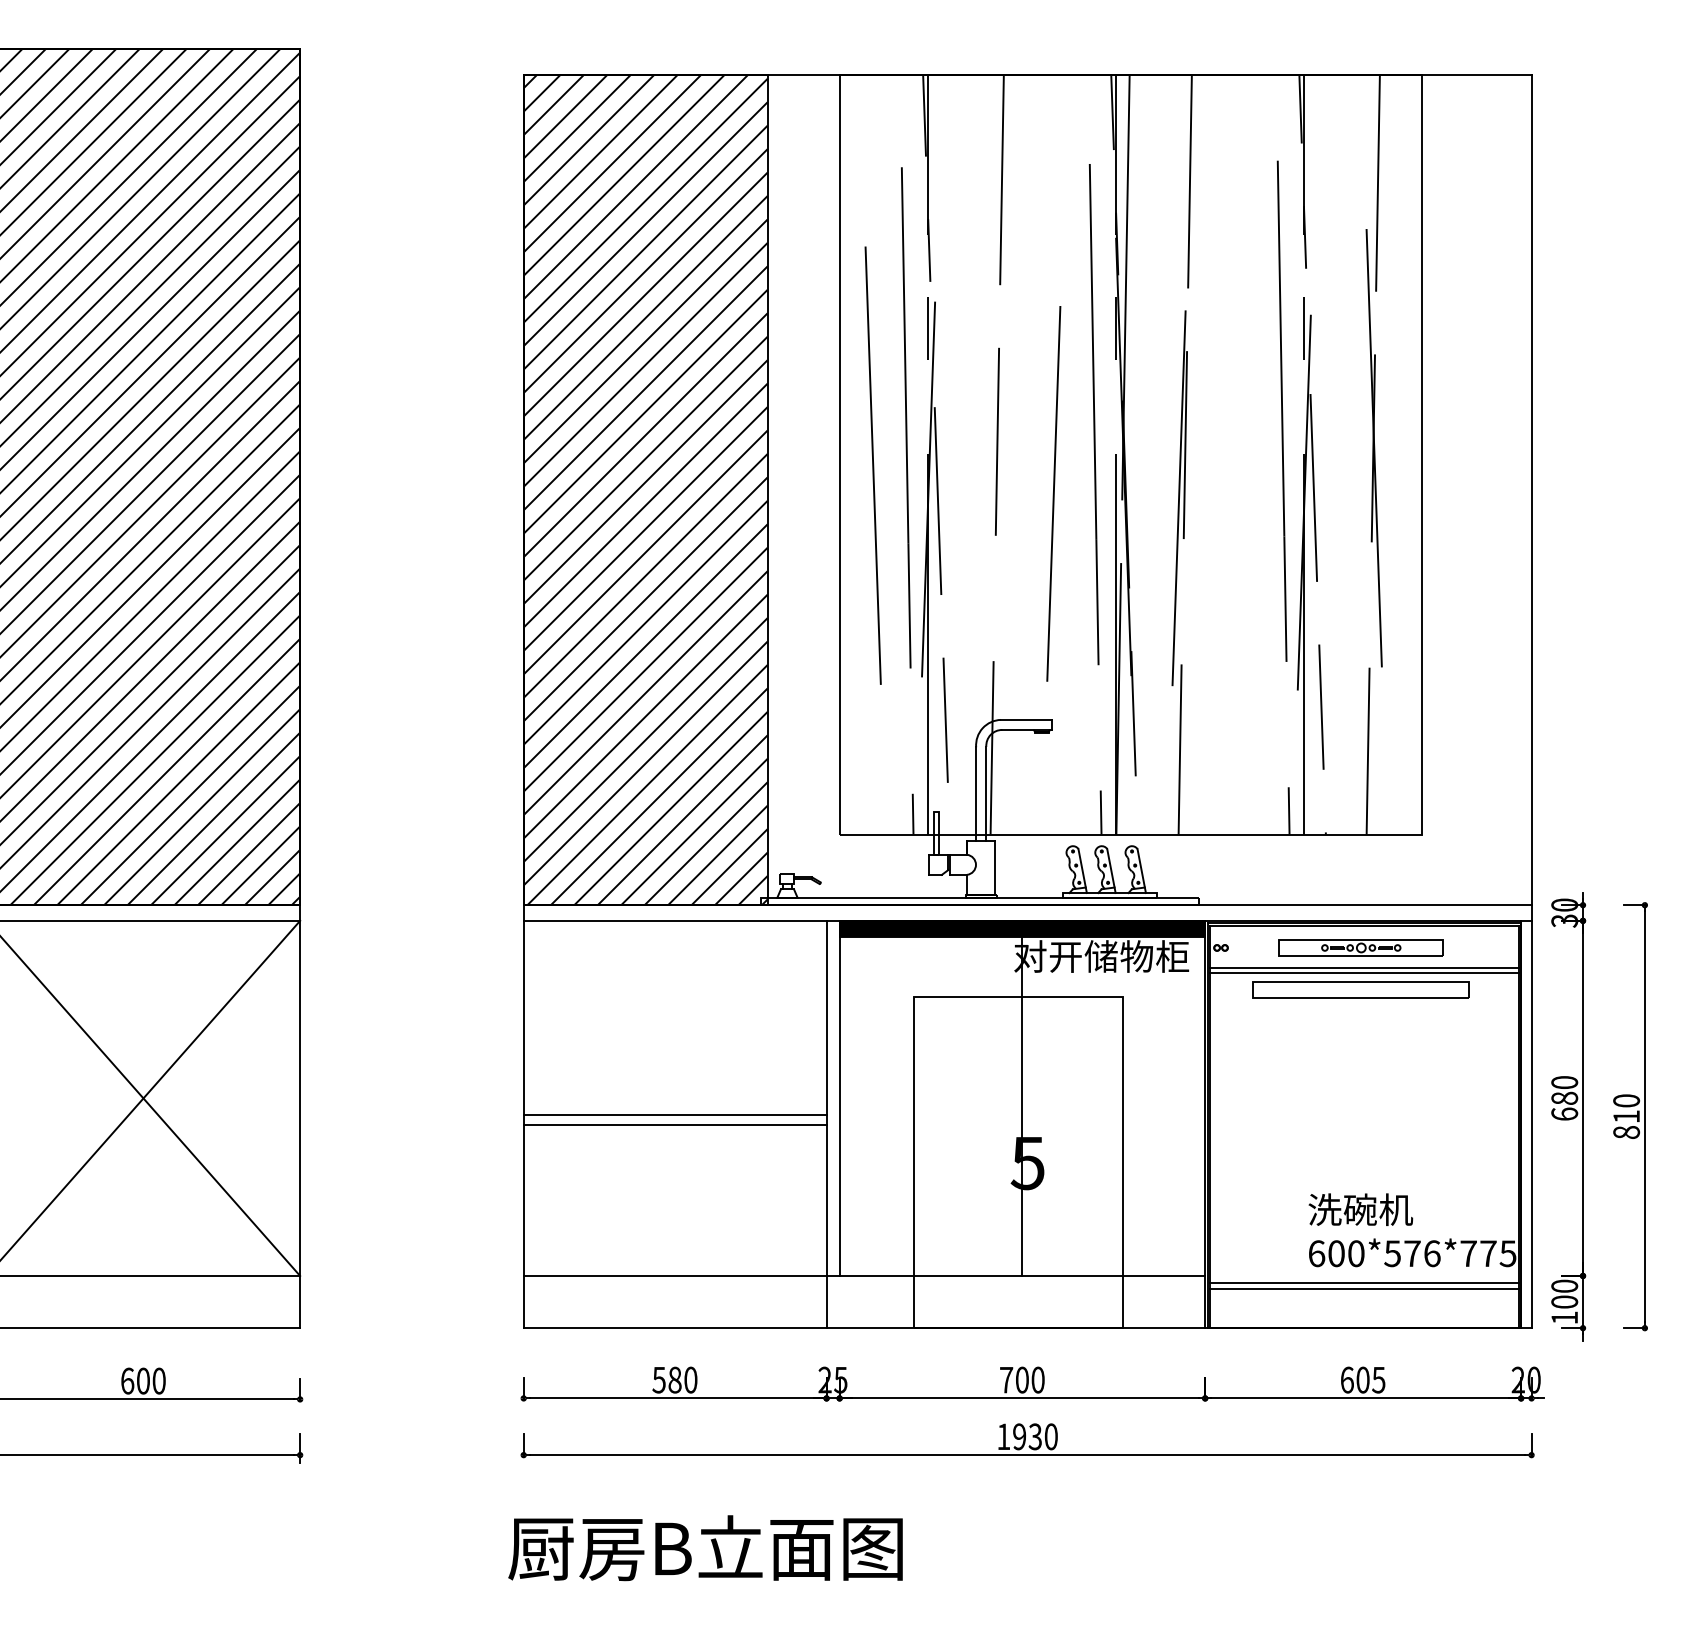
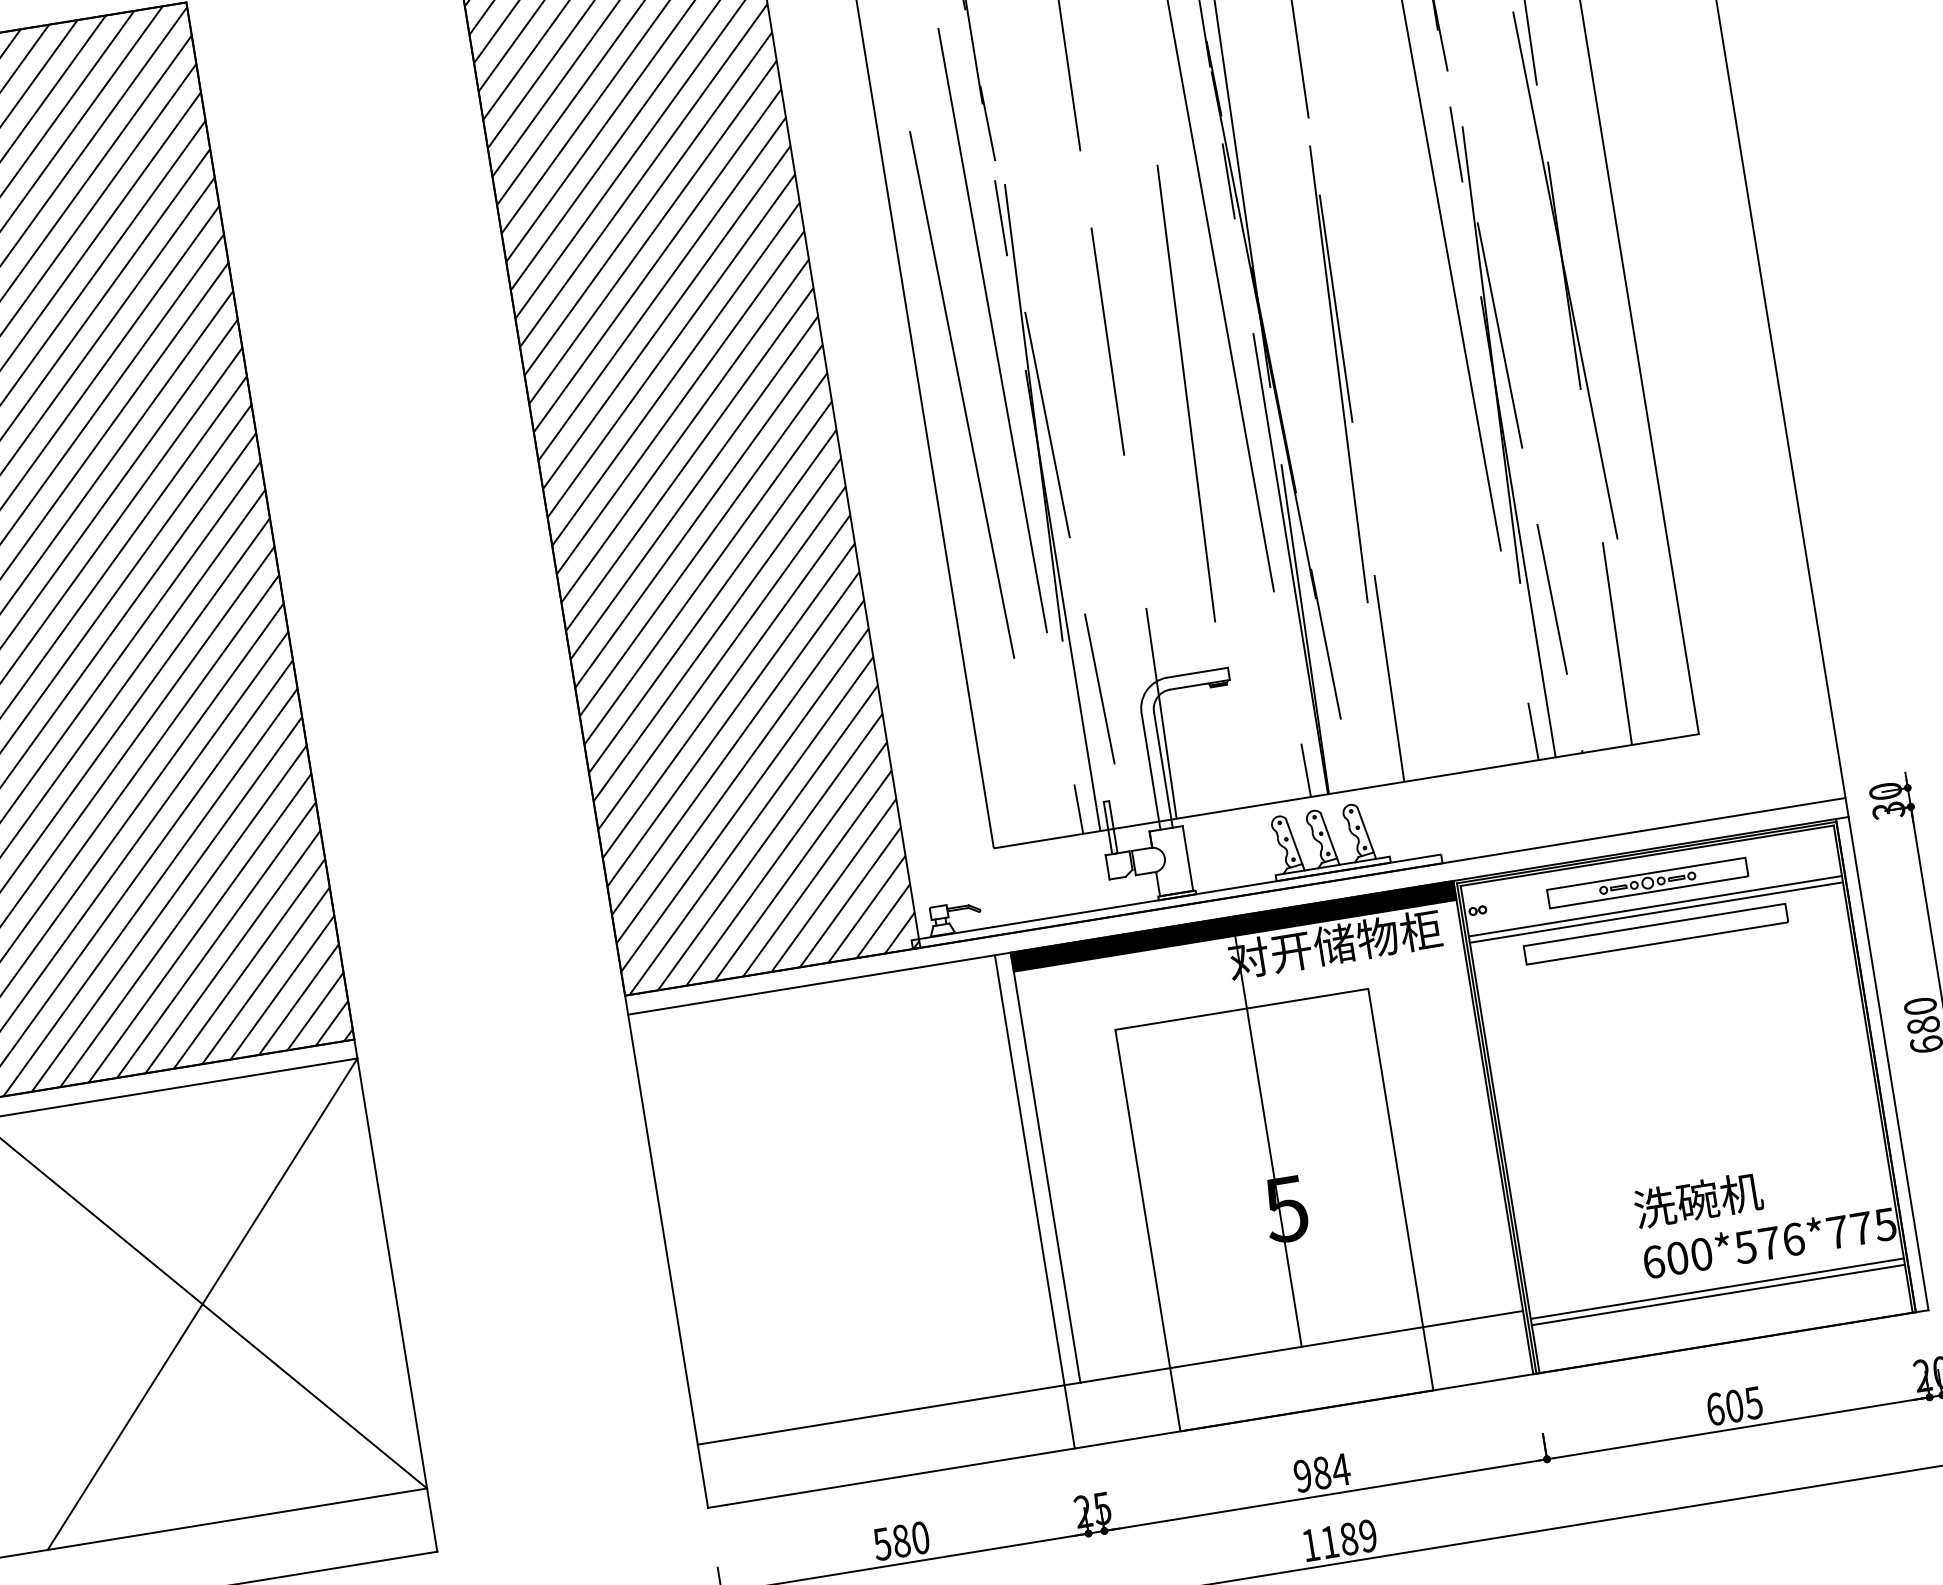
line: (674, 1115) -> (848, 1220), removed
line: (674, 1124) -> (850, 1231), removed
text: (1022, 1379) -> (1322, 1472), 700 -> 984
text: (1035, 1436) -> (1349, 1538), 1930 -> 1189

